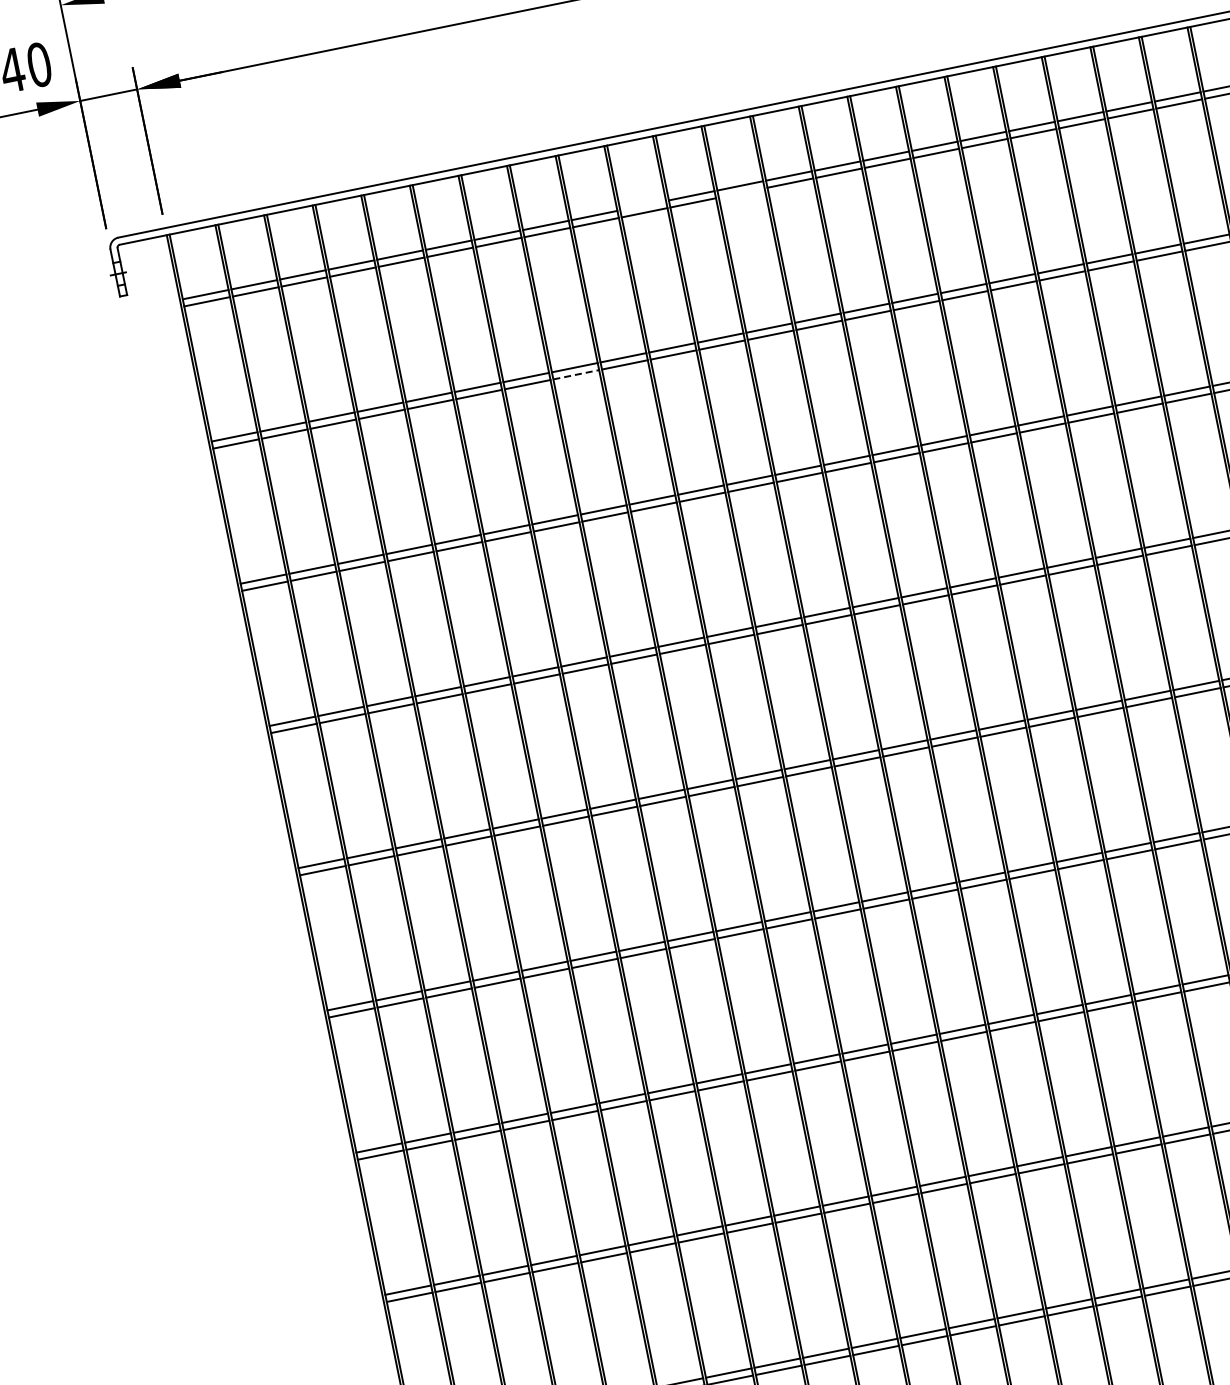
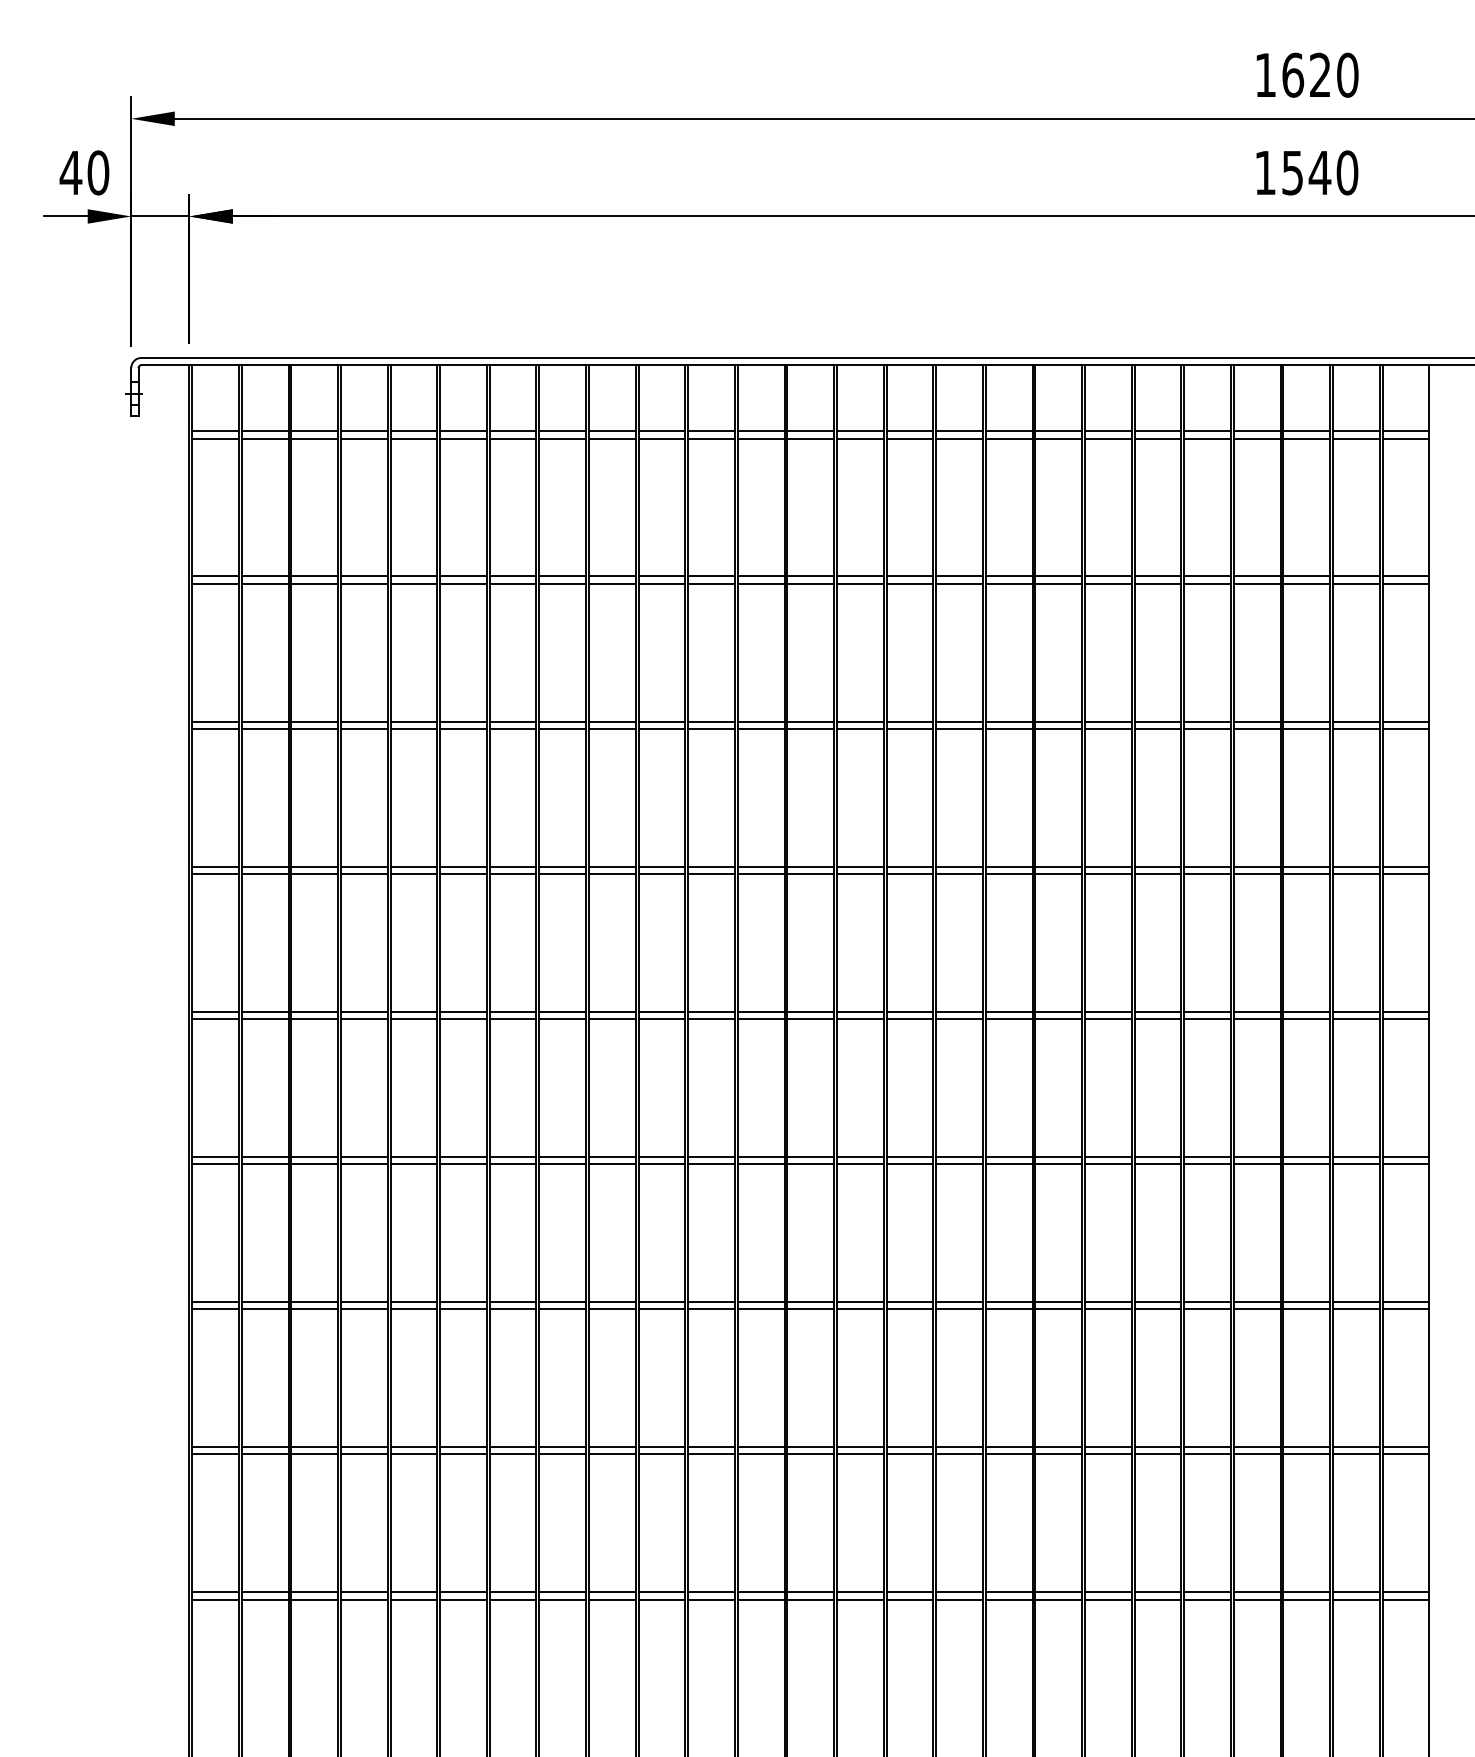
line: (741, 193) -> (760, 438), added
line: (642, 205) -> (661, 431), added
line: (576, 374) -> (563, 583), dashed -> solid

